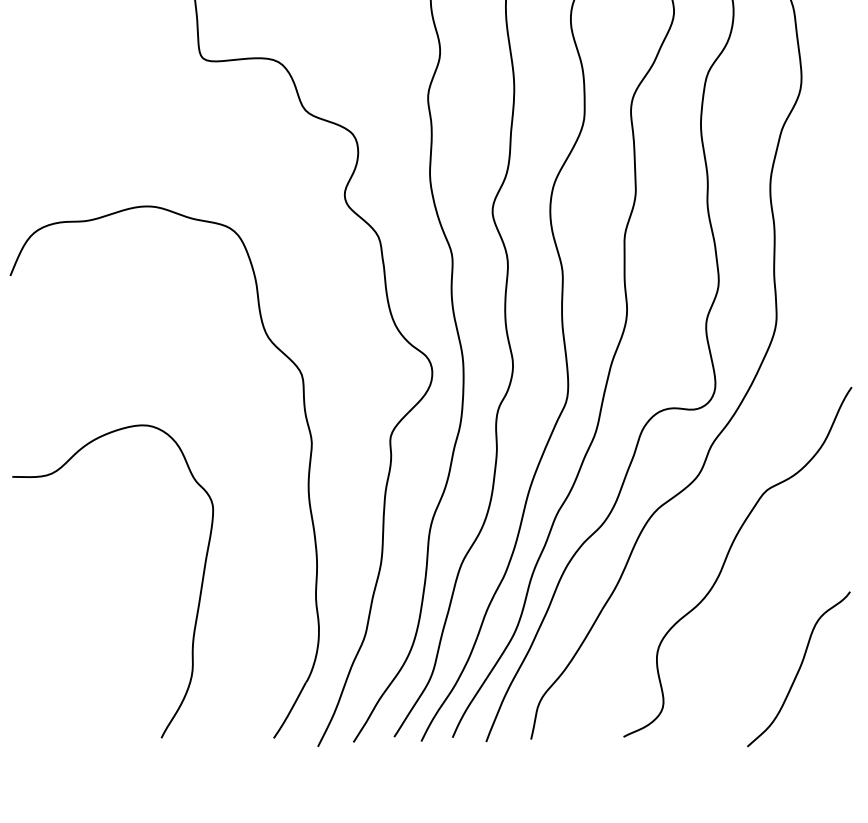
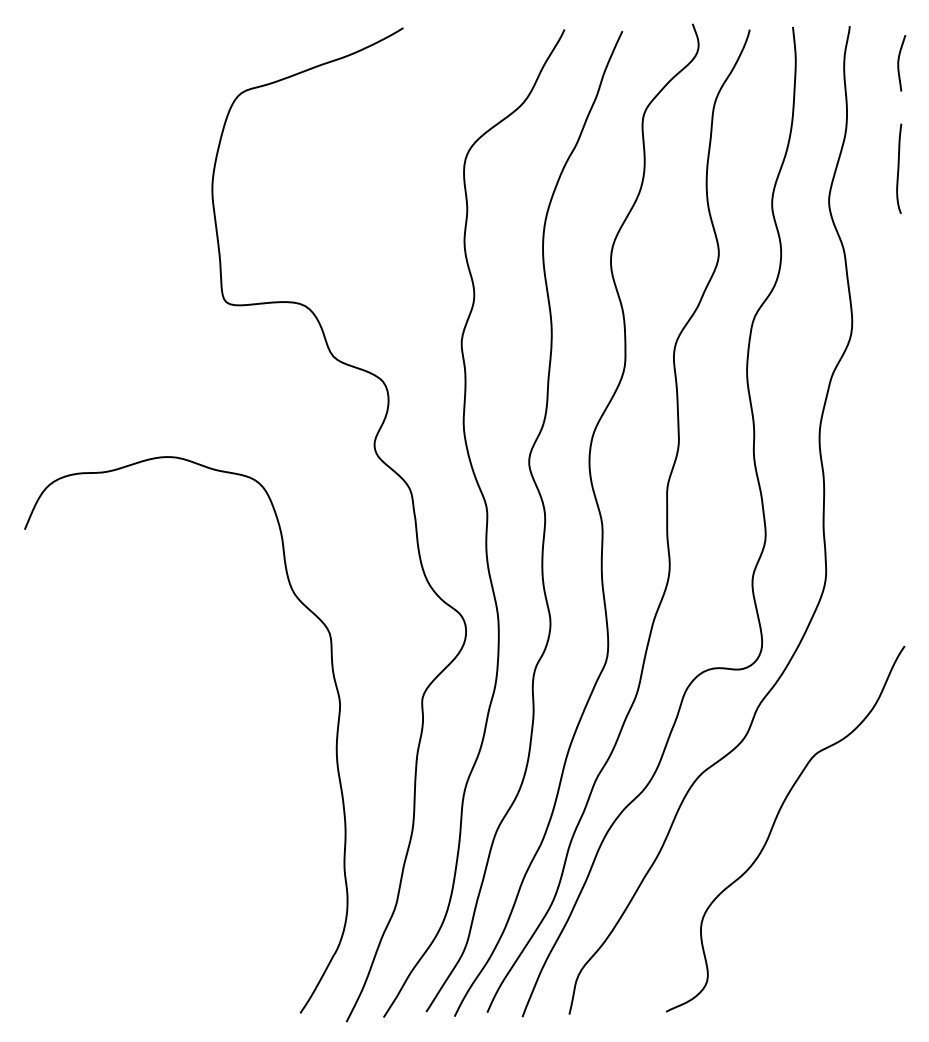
curve: (199, 595) -> (222, 863), removed
curve: (798, 668) -> (849, 940), removed

